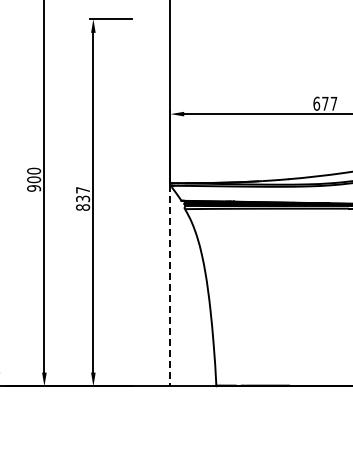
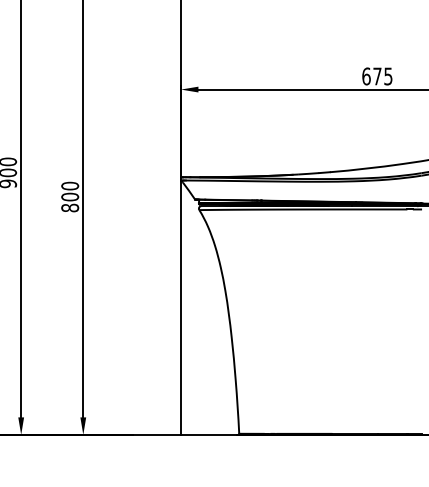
text: (333, 103) -> (387, 76), 677 -> 675
text: (83, 194) -> (70, 191), 837 -> 800
line: (170, 285) -> (181, 306), dashed -> solid

